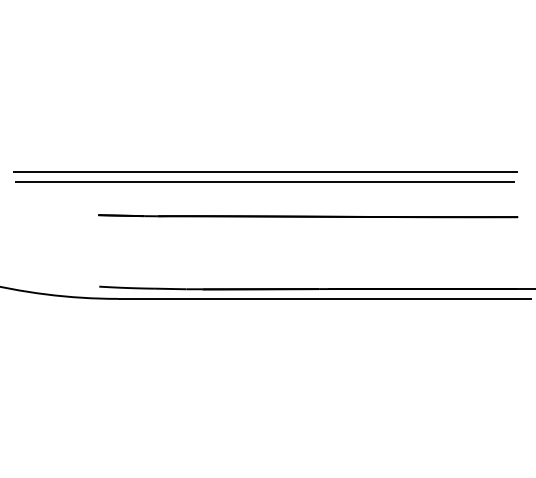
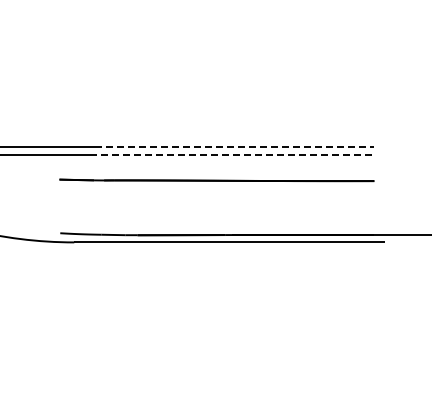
line: (331, 172) -> (234, 147), solid -> dashed
line: (328, 181) -> (232, 154), solid -> dashed

